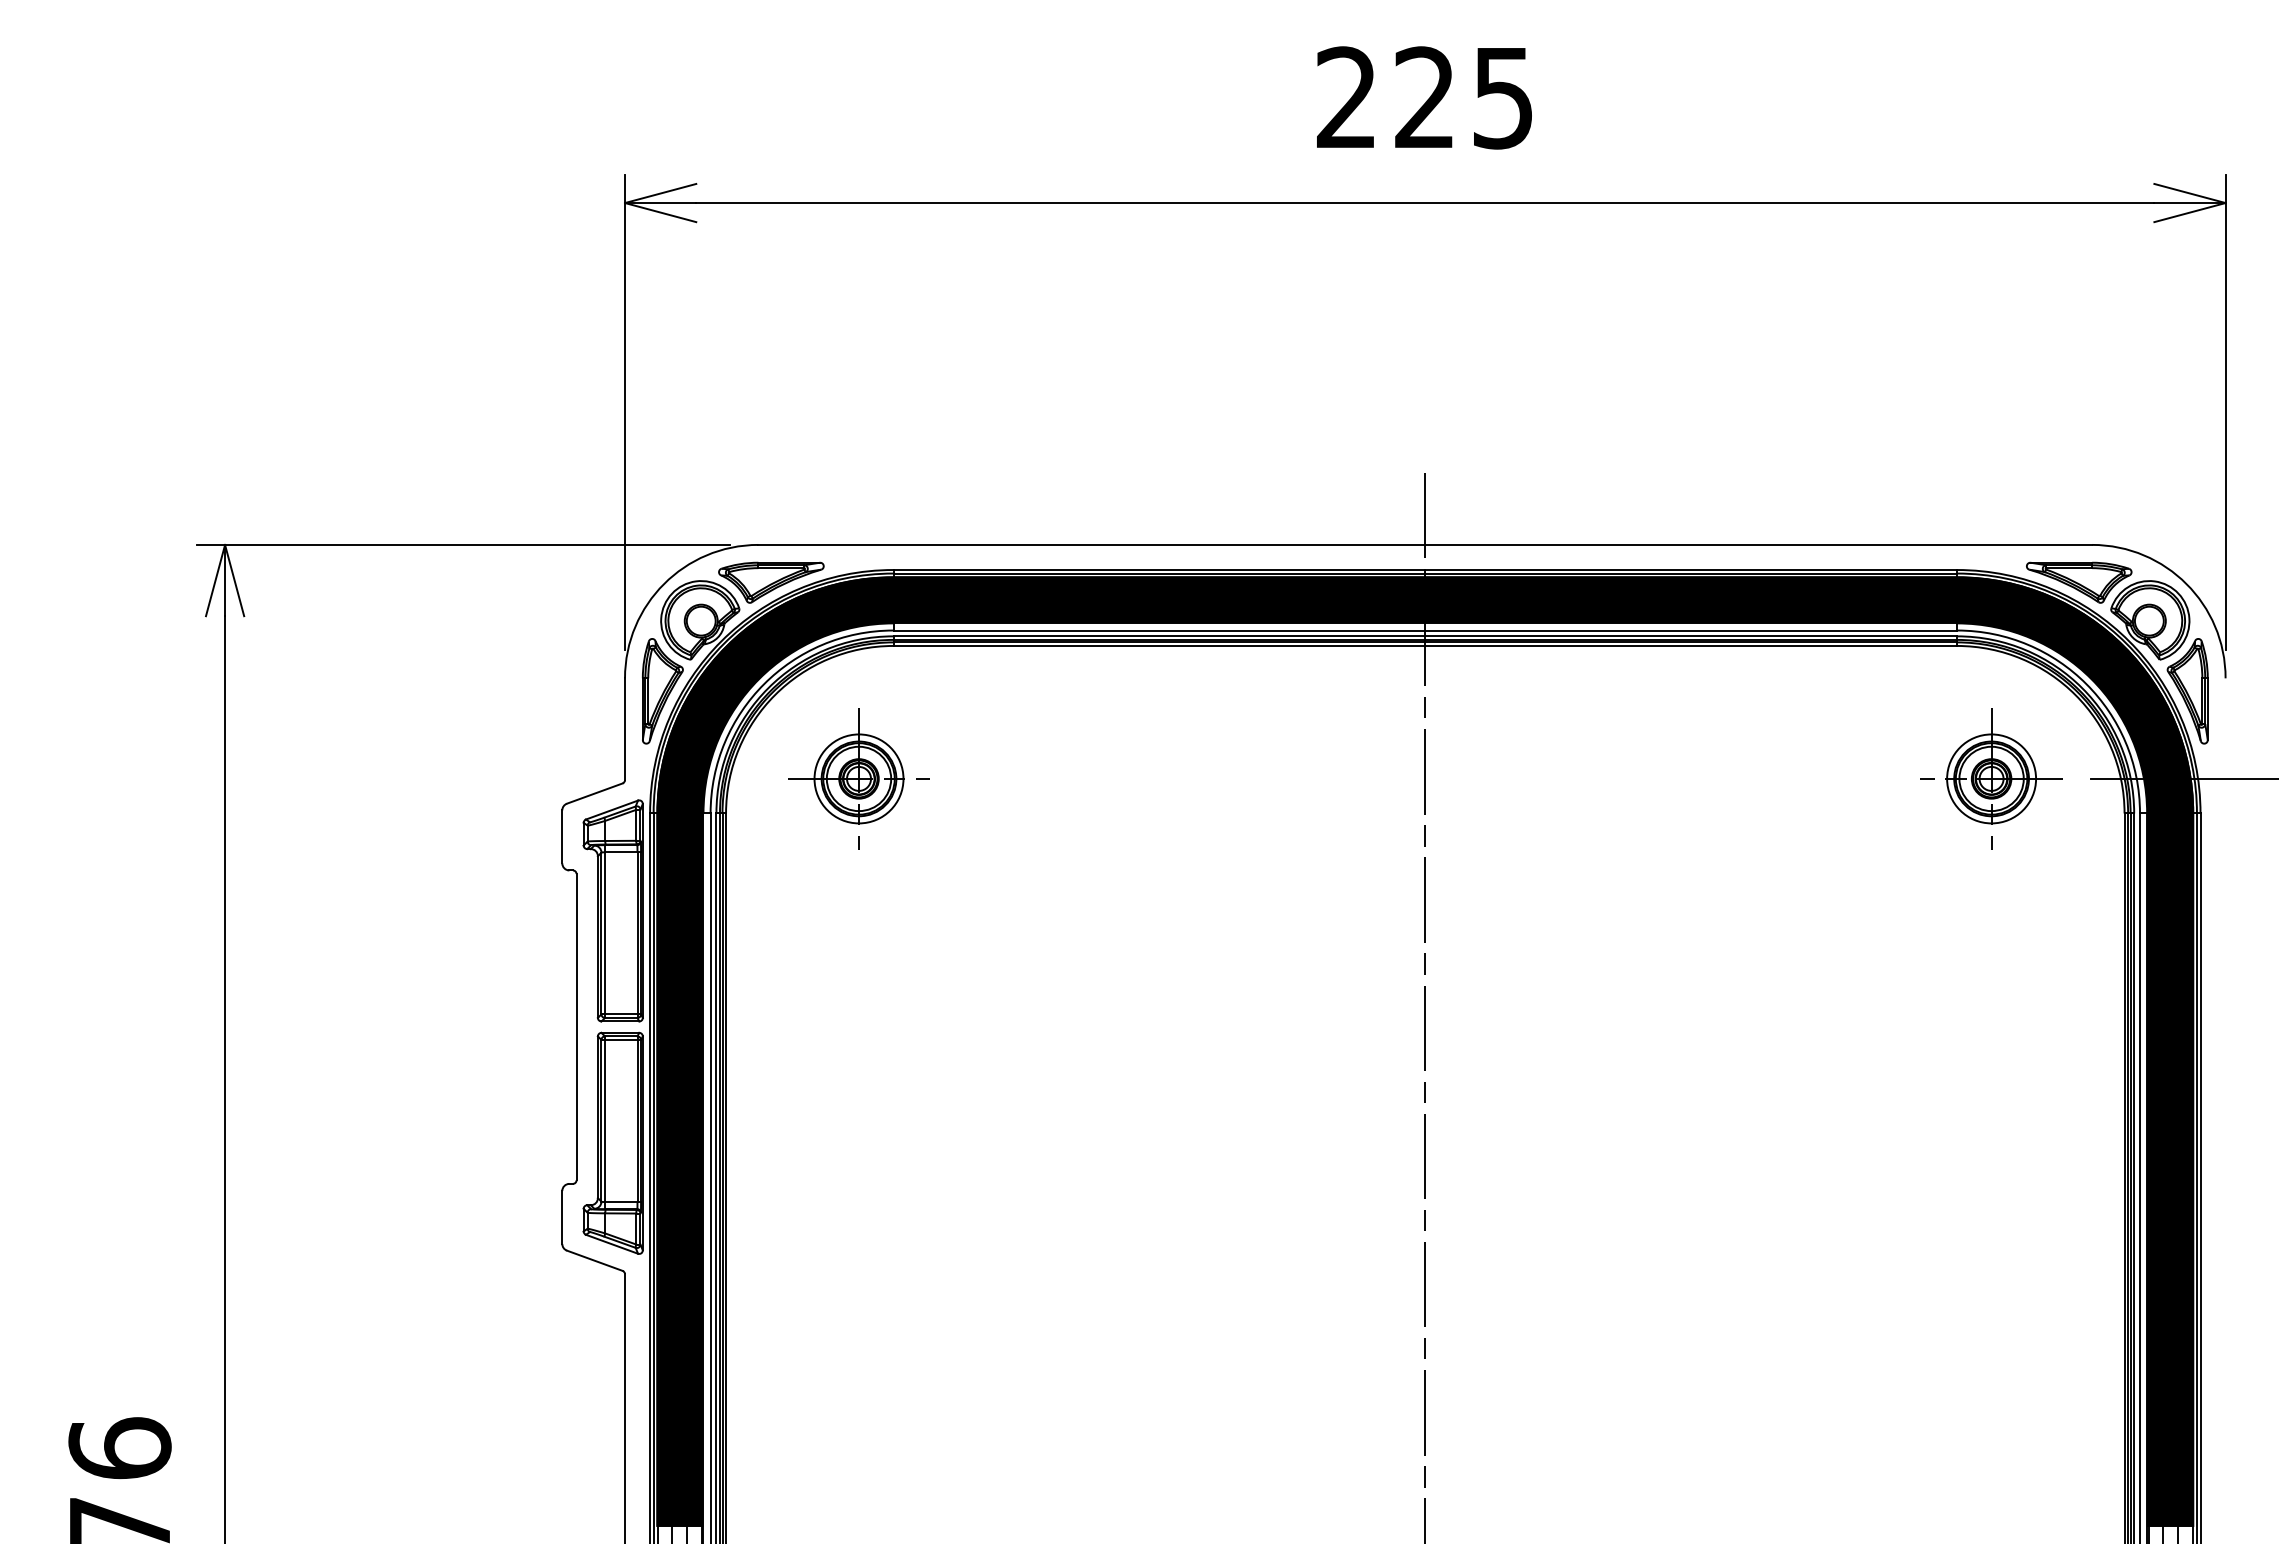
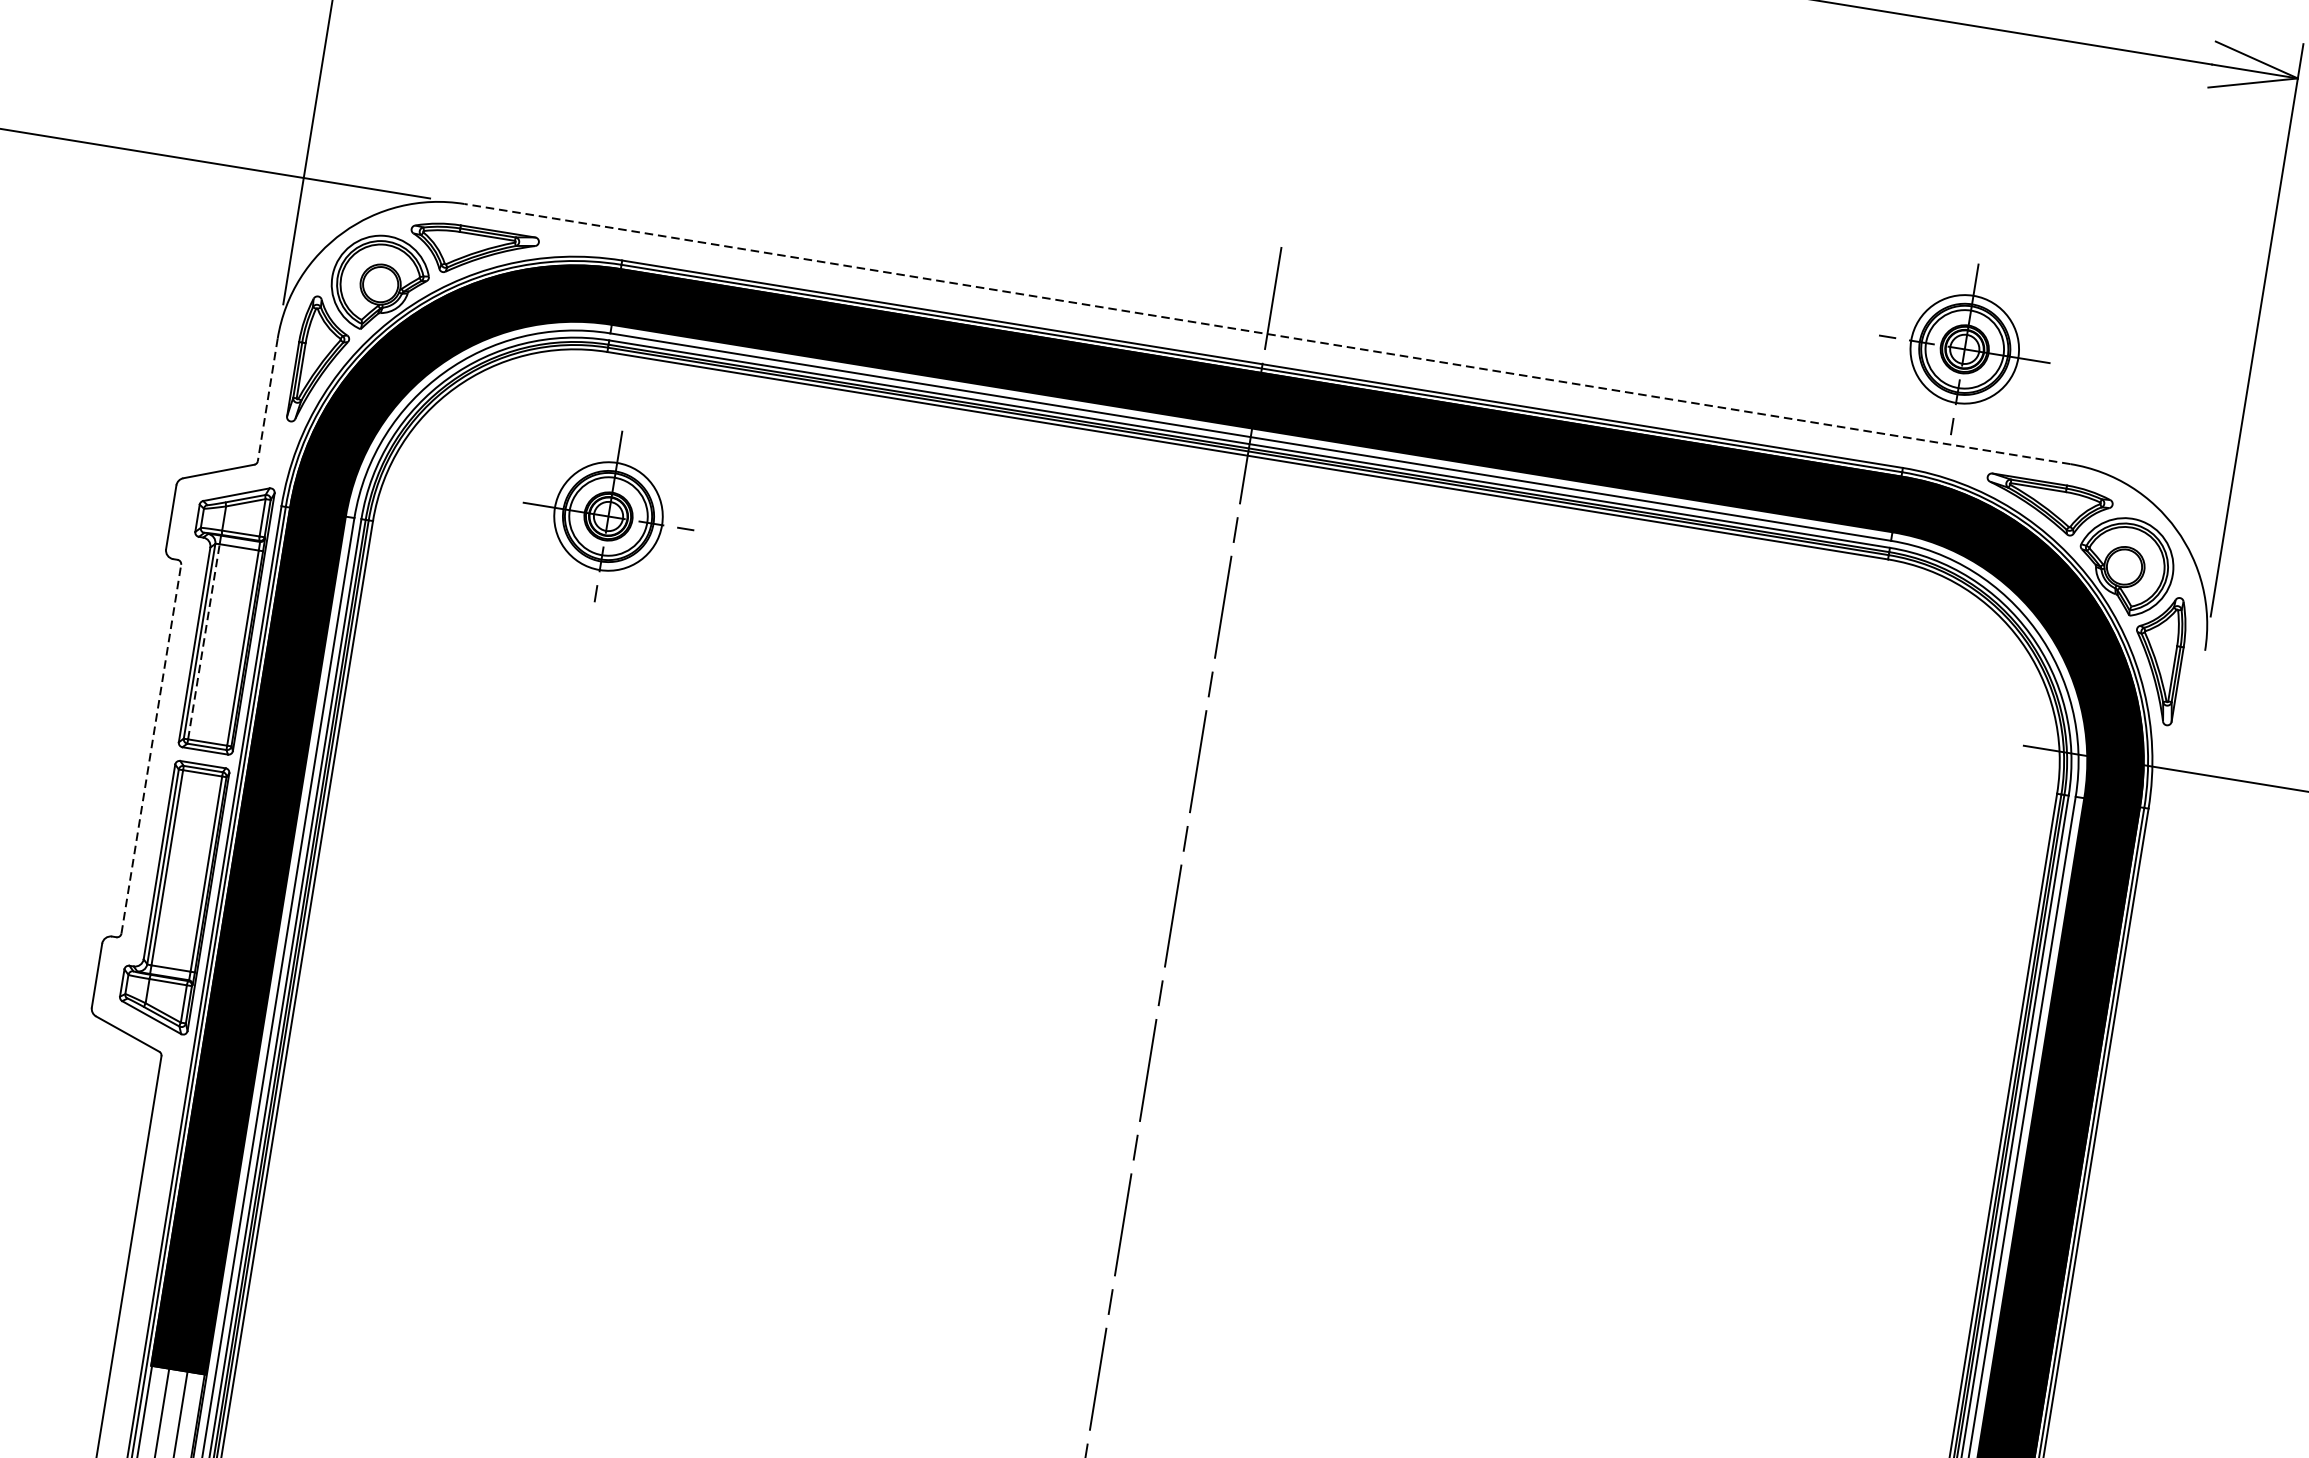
line: (1425, 544) -> (1267, 333), solid -> dashed
line: (625, 729) -> (268, 400), solid -> dashed
part: (858, 778) -> (607, 515), moved
part: (1991, 778) -> (1964, 348), moved
line: (605, 932) -> (204, 640), solid -> dashed
line: (576, 1026) -> (151, 748), solid -> dashed

